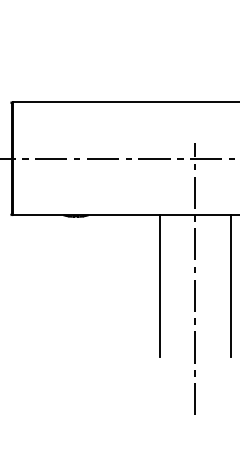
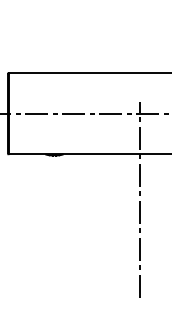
line: (159, 286) -> (114, 205), removed
line: (230, 286) -> (165, 205), removed

